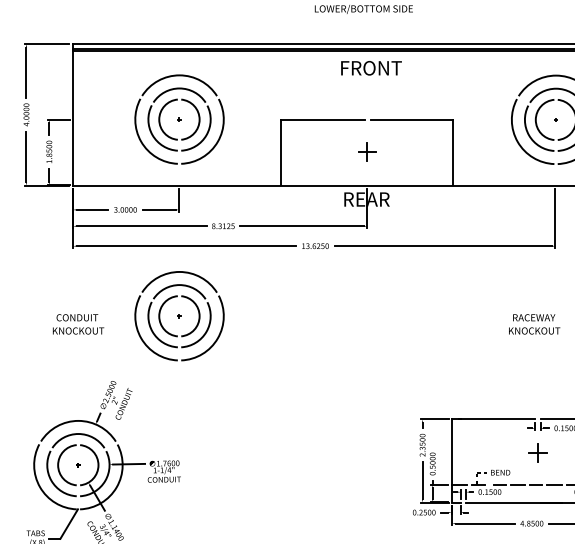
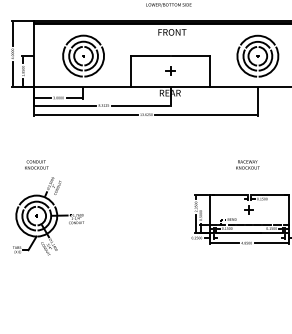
part: (179, 314) -> (83, 146), removed
text: (77, 323) -> (36, 164), moved
text: (533, 323) -> (247, 164), moved

